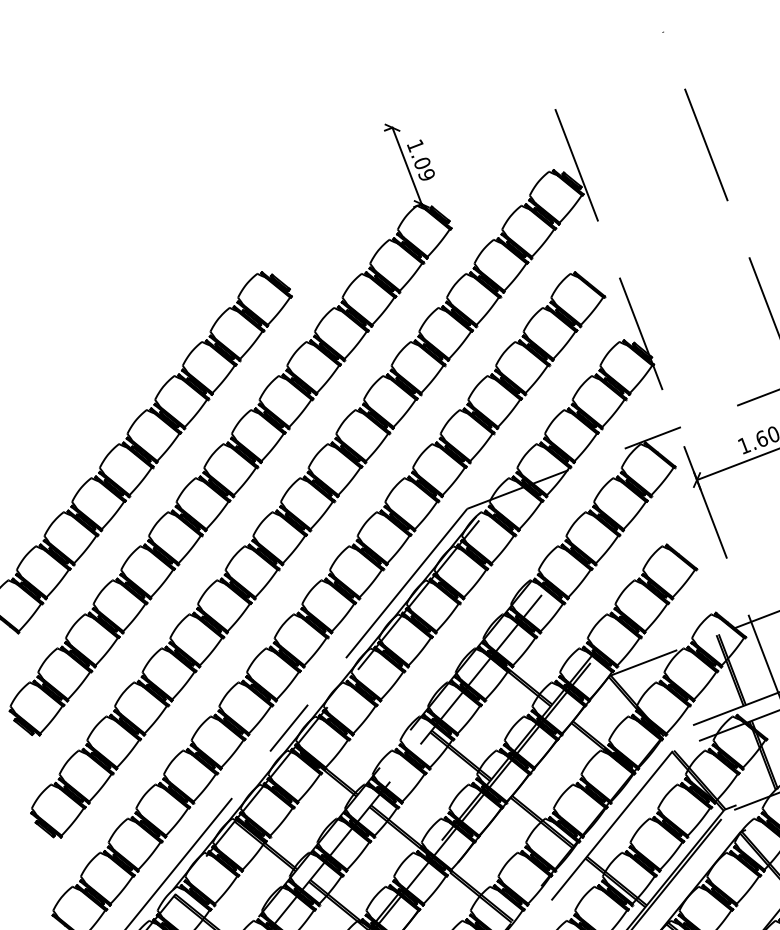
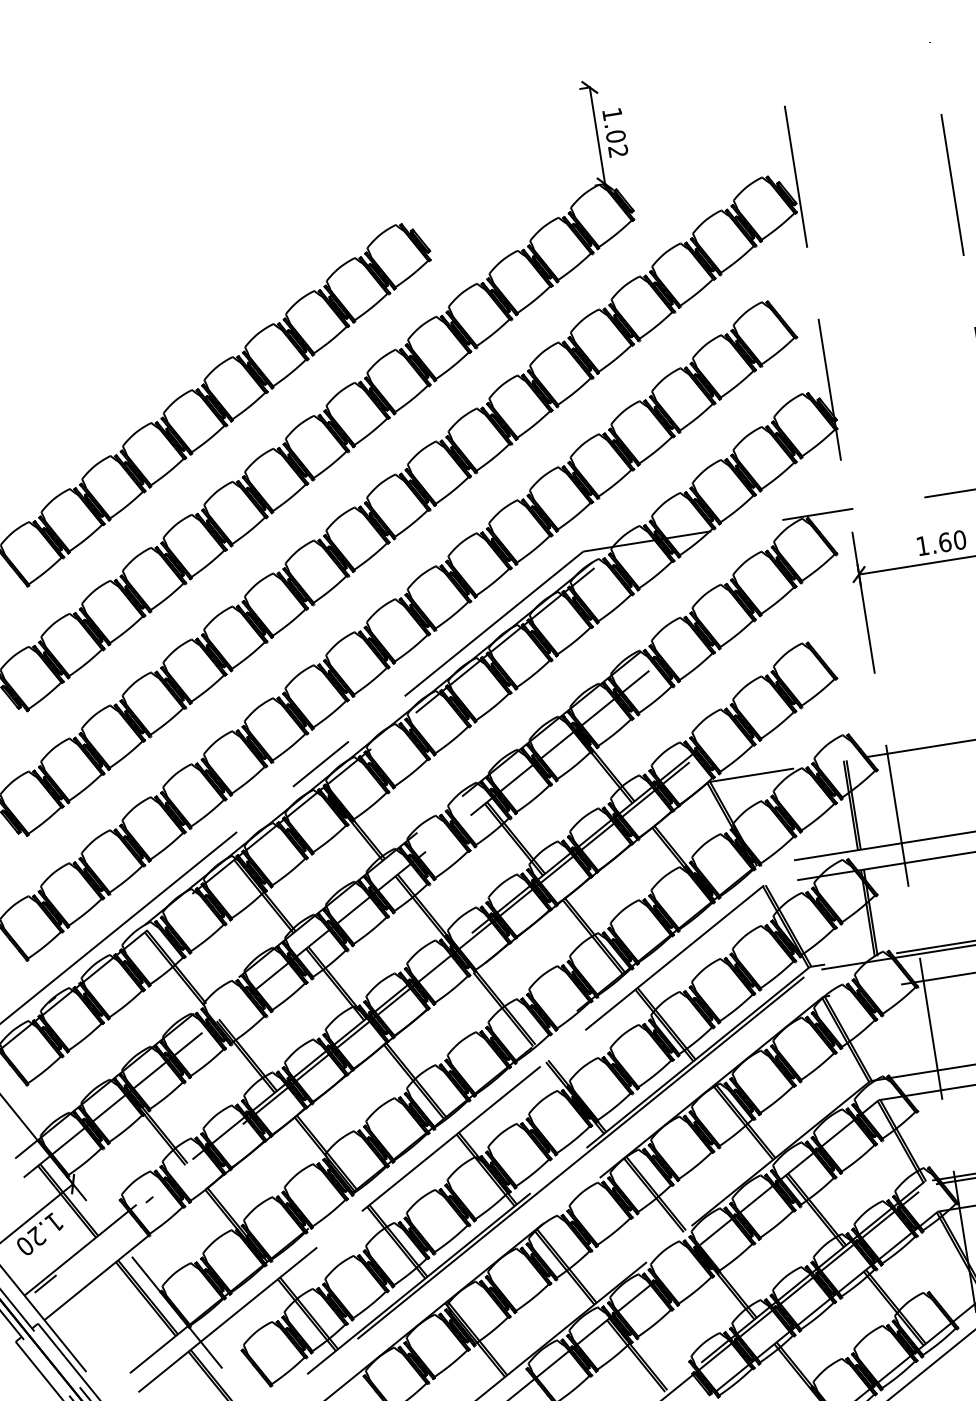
text: (426, 174) -> (617, 150), 1.09 -> 1.02

